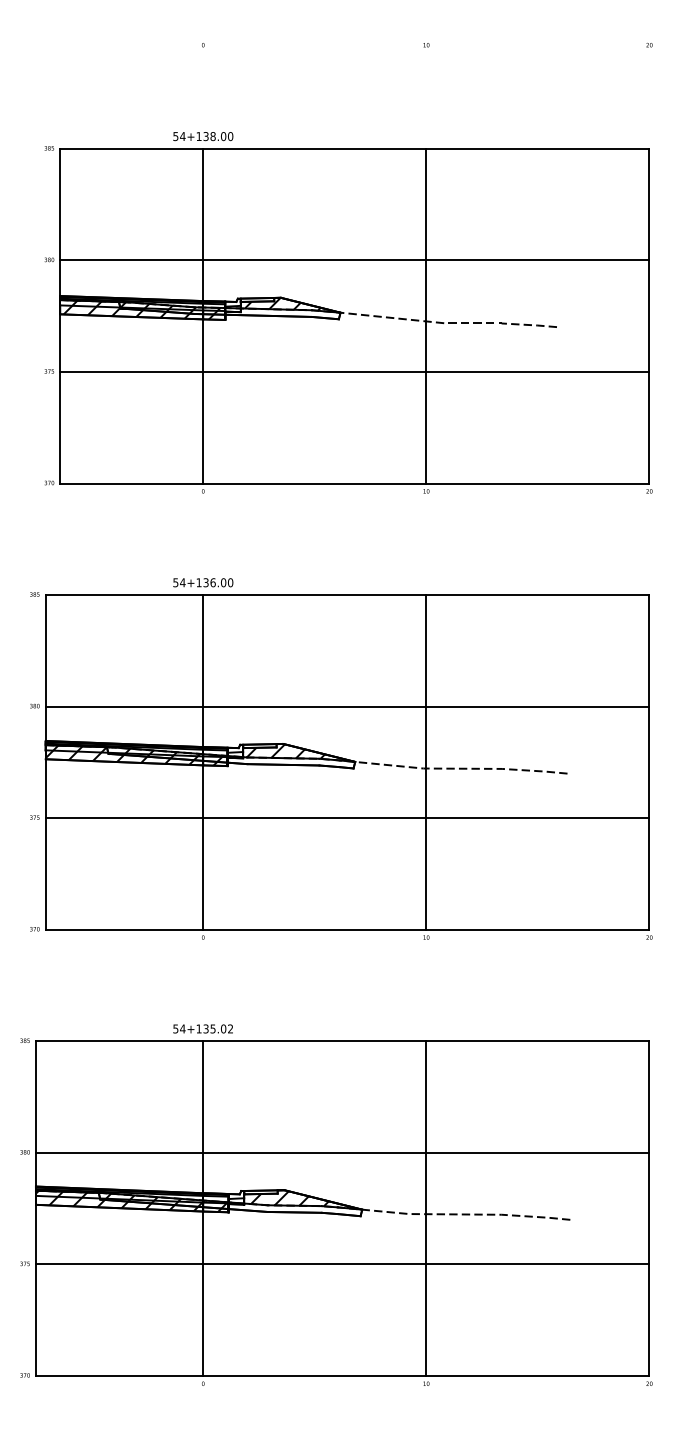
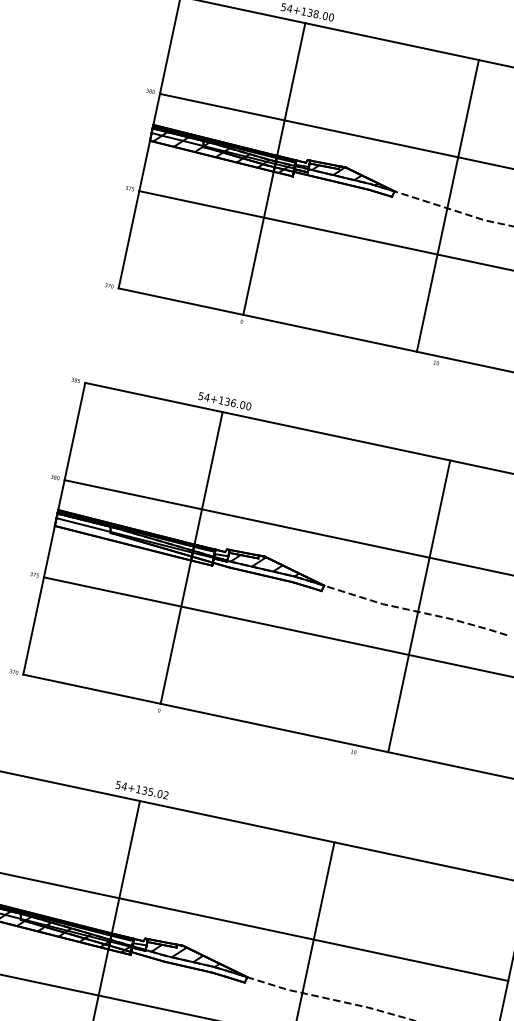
line: (426, 315) -> (448, 205), moved
hatch: (134, 755) -> (133, 539), removed
line: (426, 762) -> (419, 606), moved

